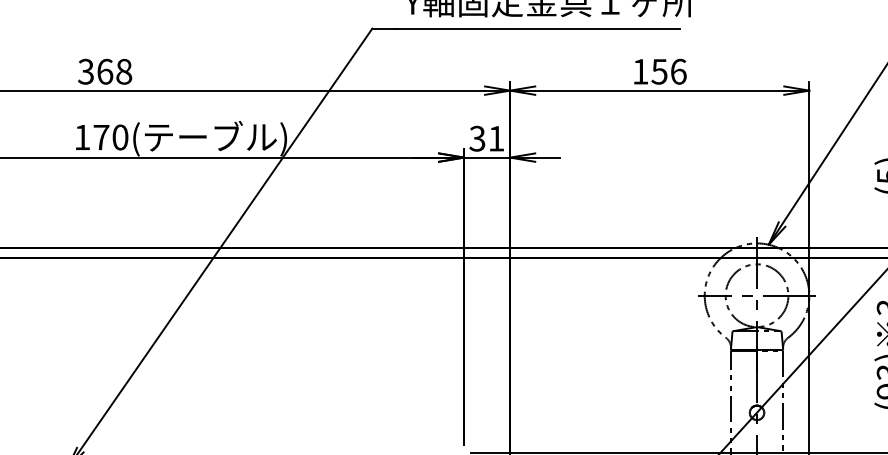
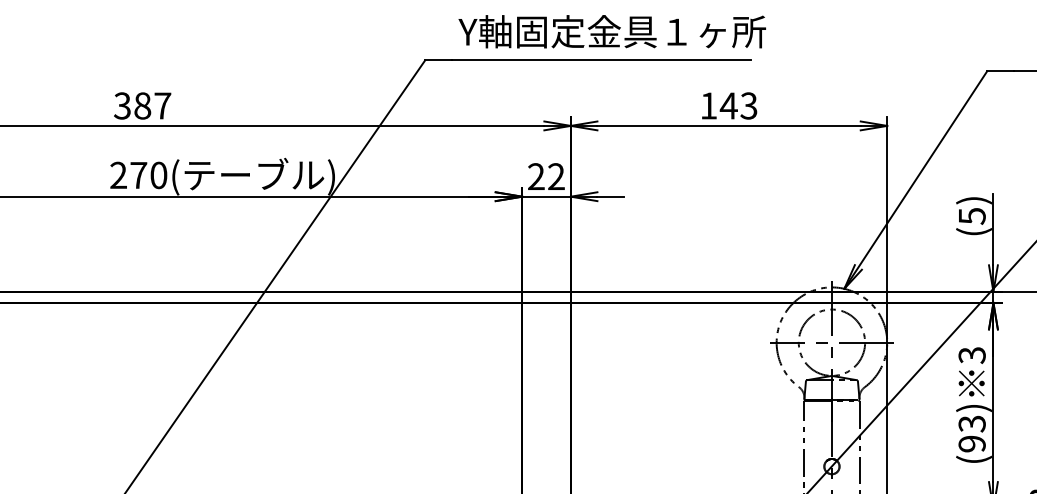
text: (114, 71) -> (152, 105), 368 -> 387
text: (668, 71) -> (738, 105), 156 -> 143
text: (82, 136) -> (118, 174), 170( -> 270(
text: (486, 138) -> (545, 176), 31 -> 22

